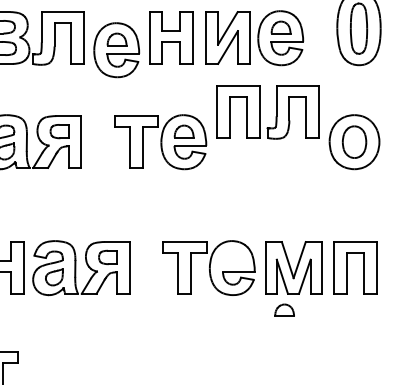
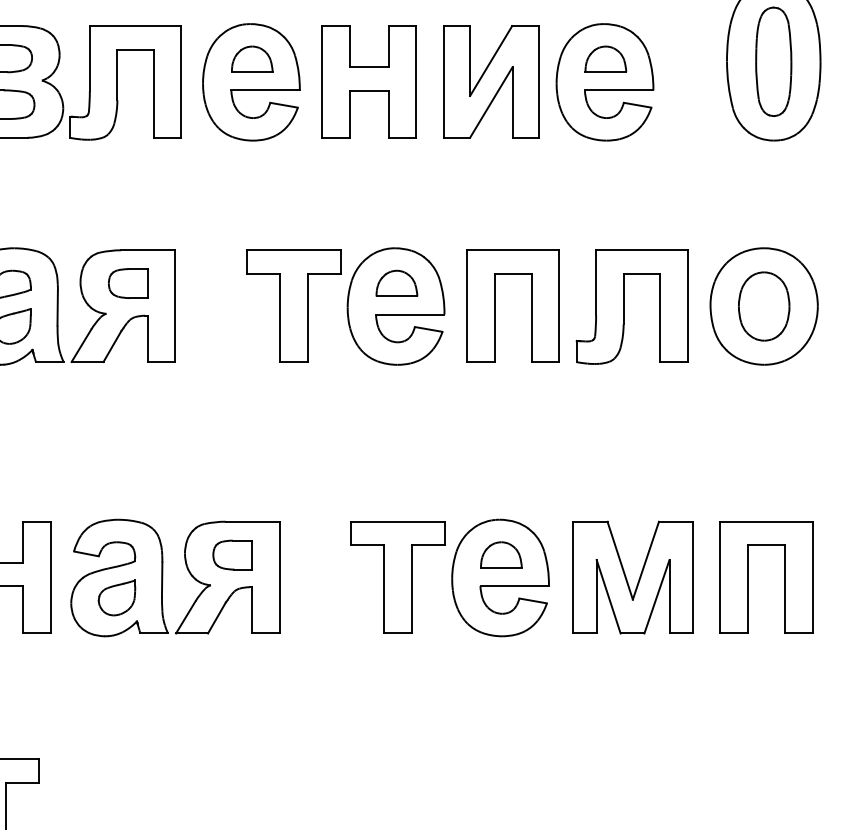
part: (116, 50) -> (250, 82), moved
part: (260, 112) -> (561, 307), moved
part: (284, 309) -> (501, 552), moved

